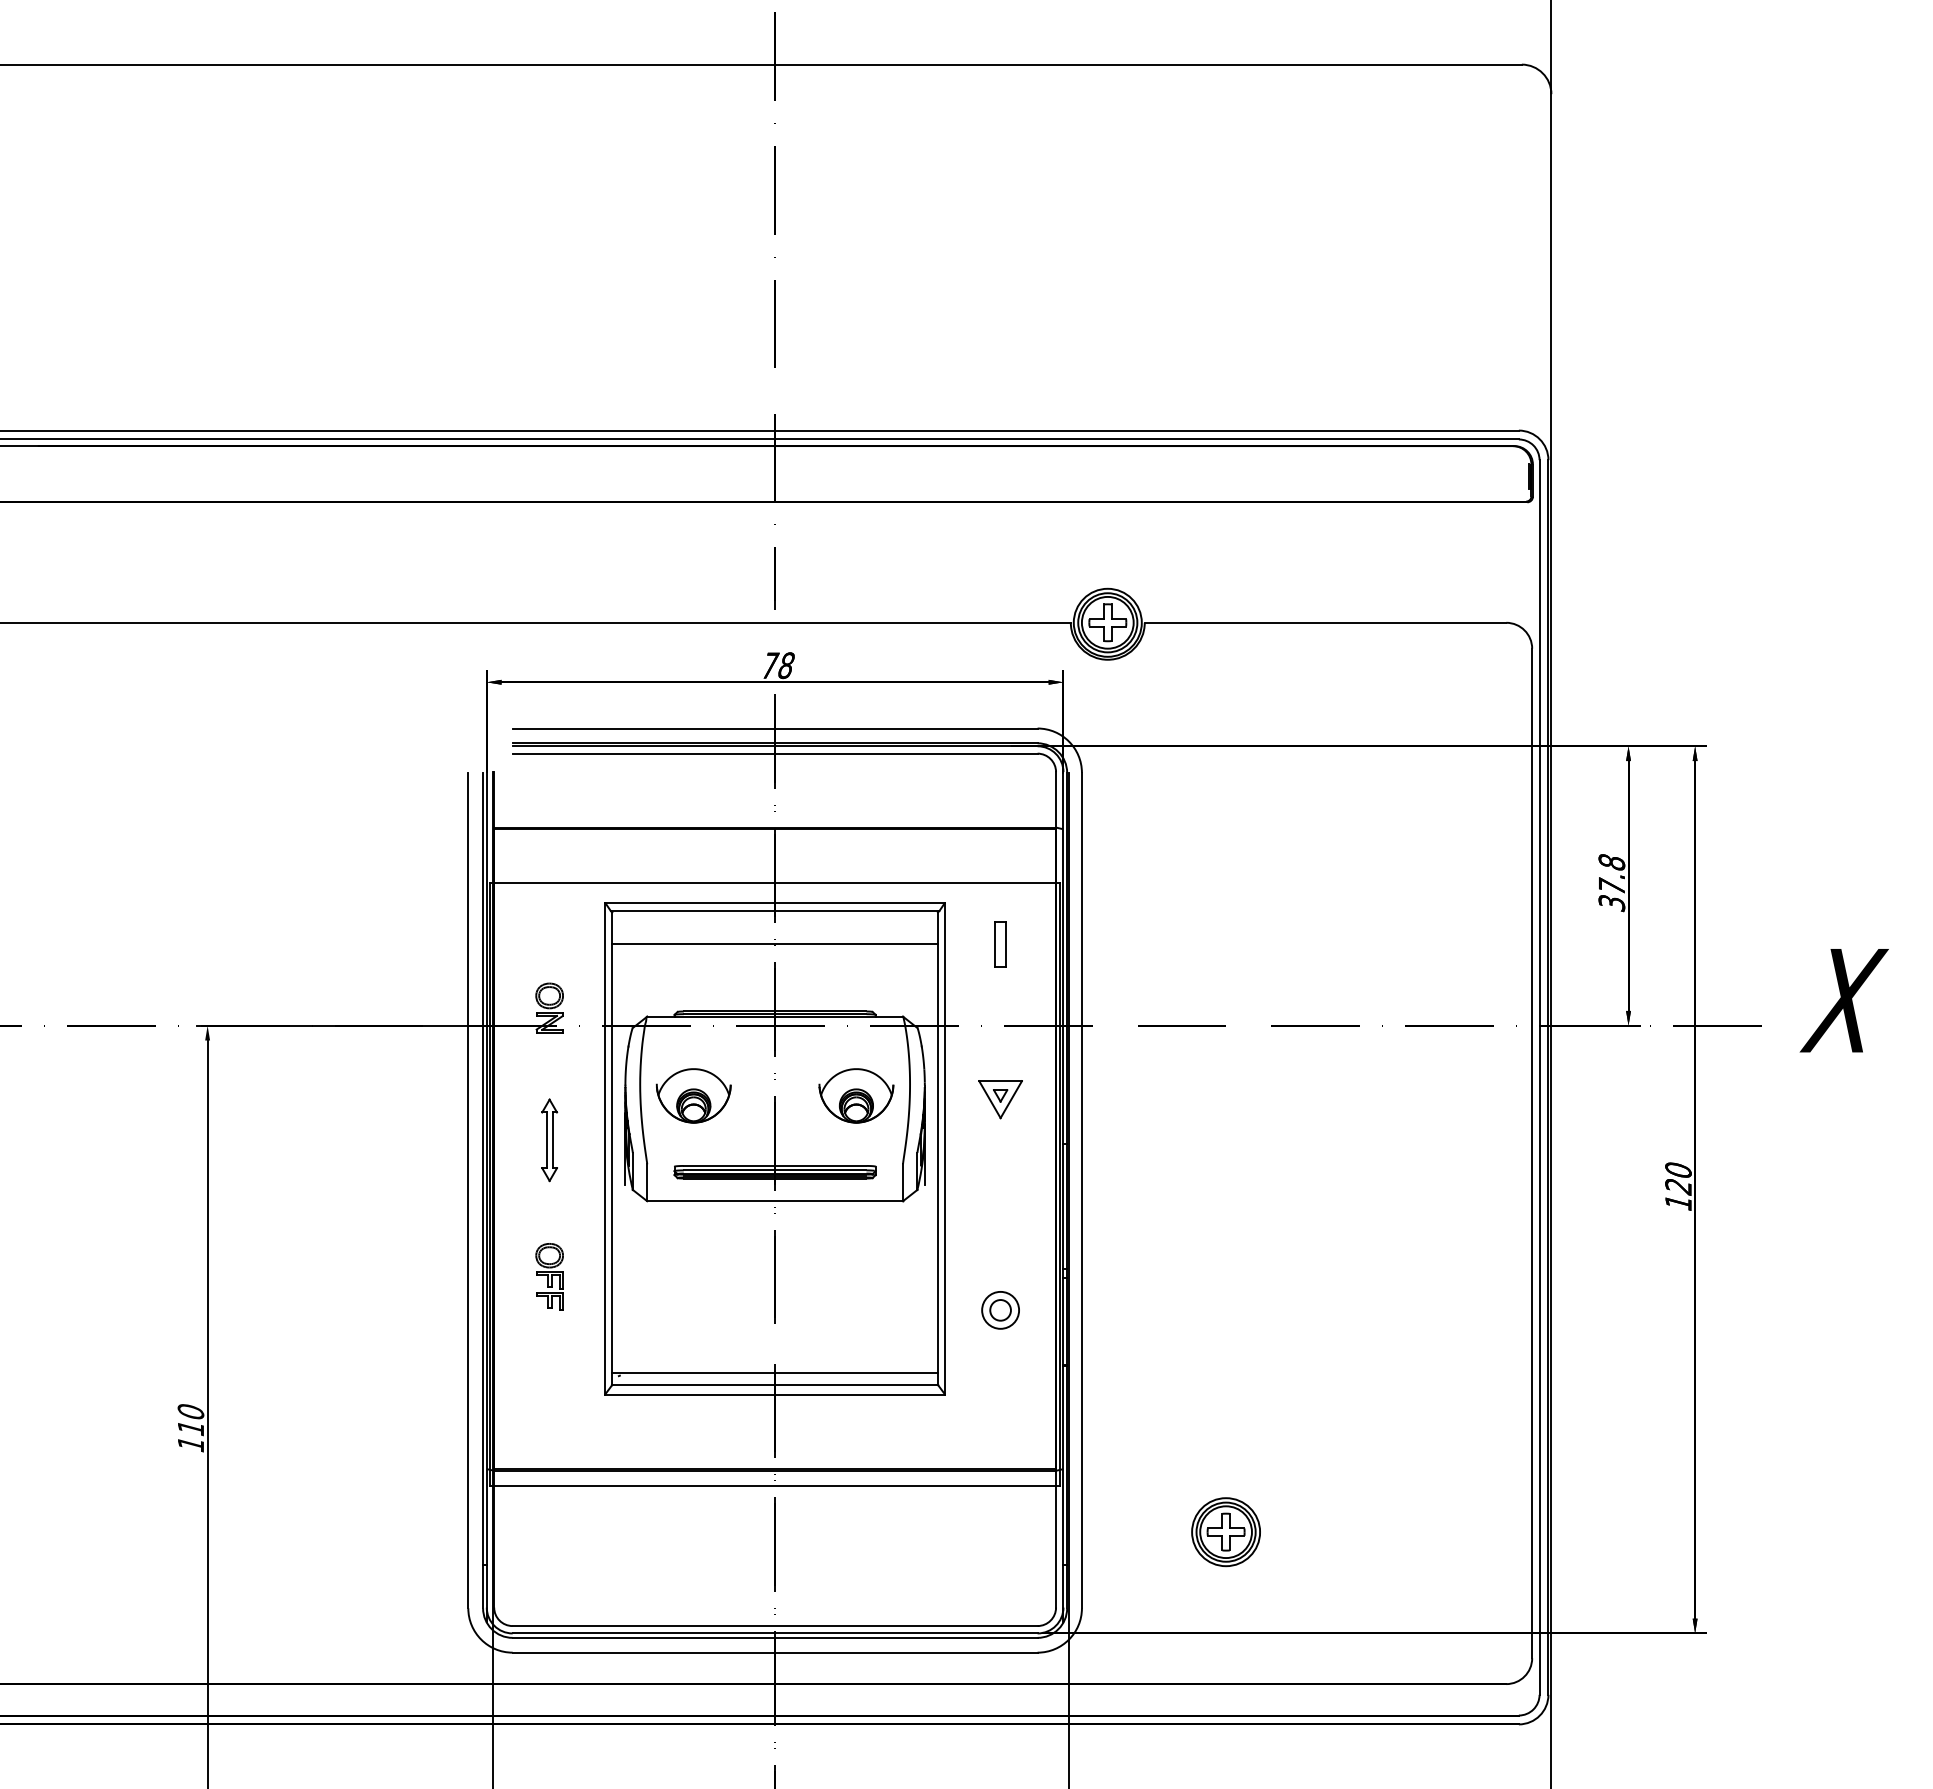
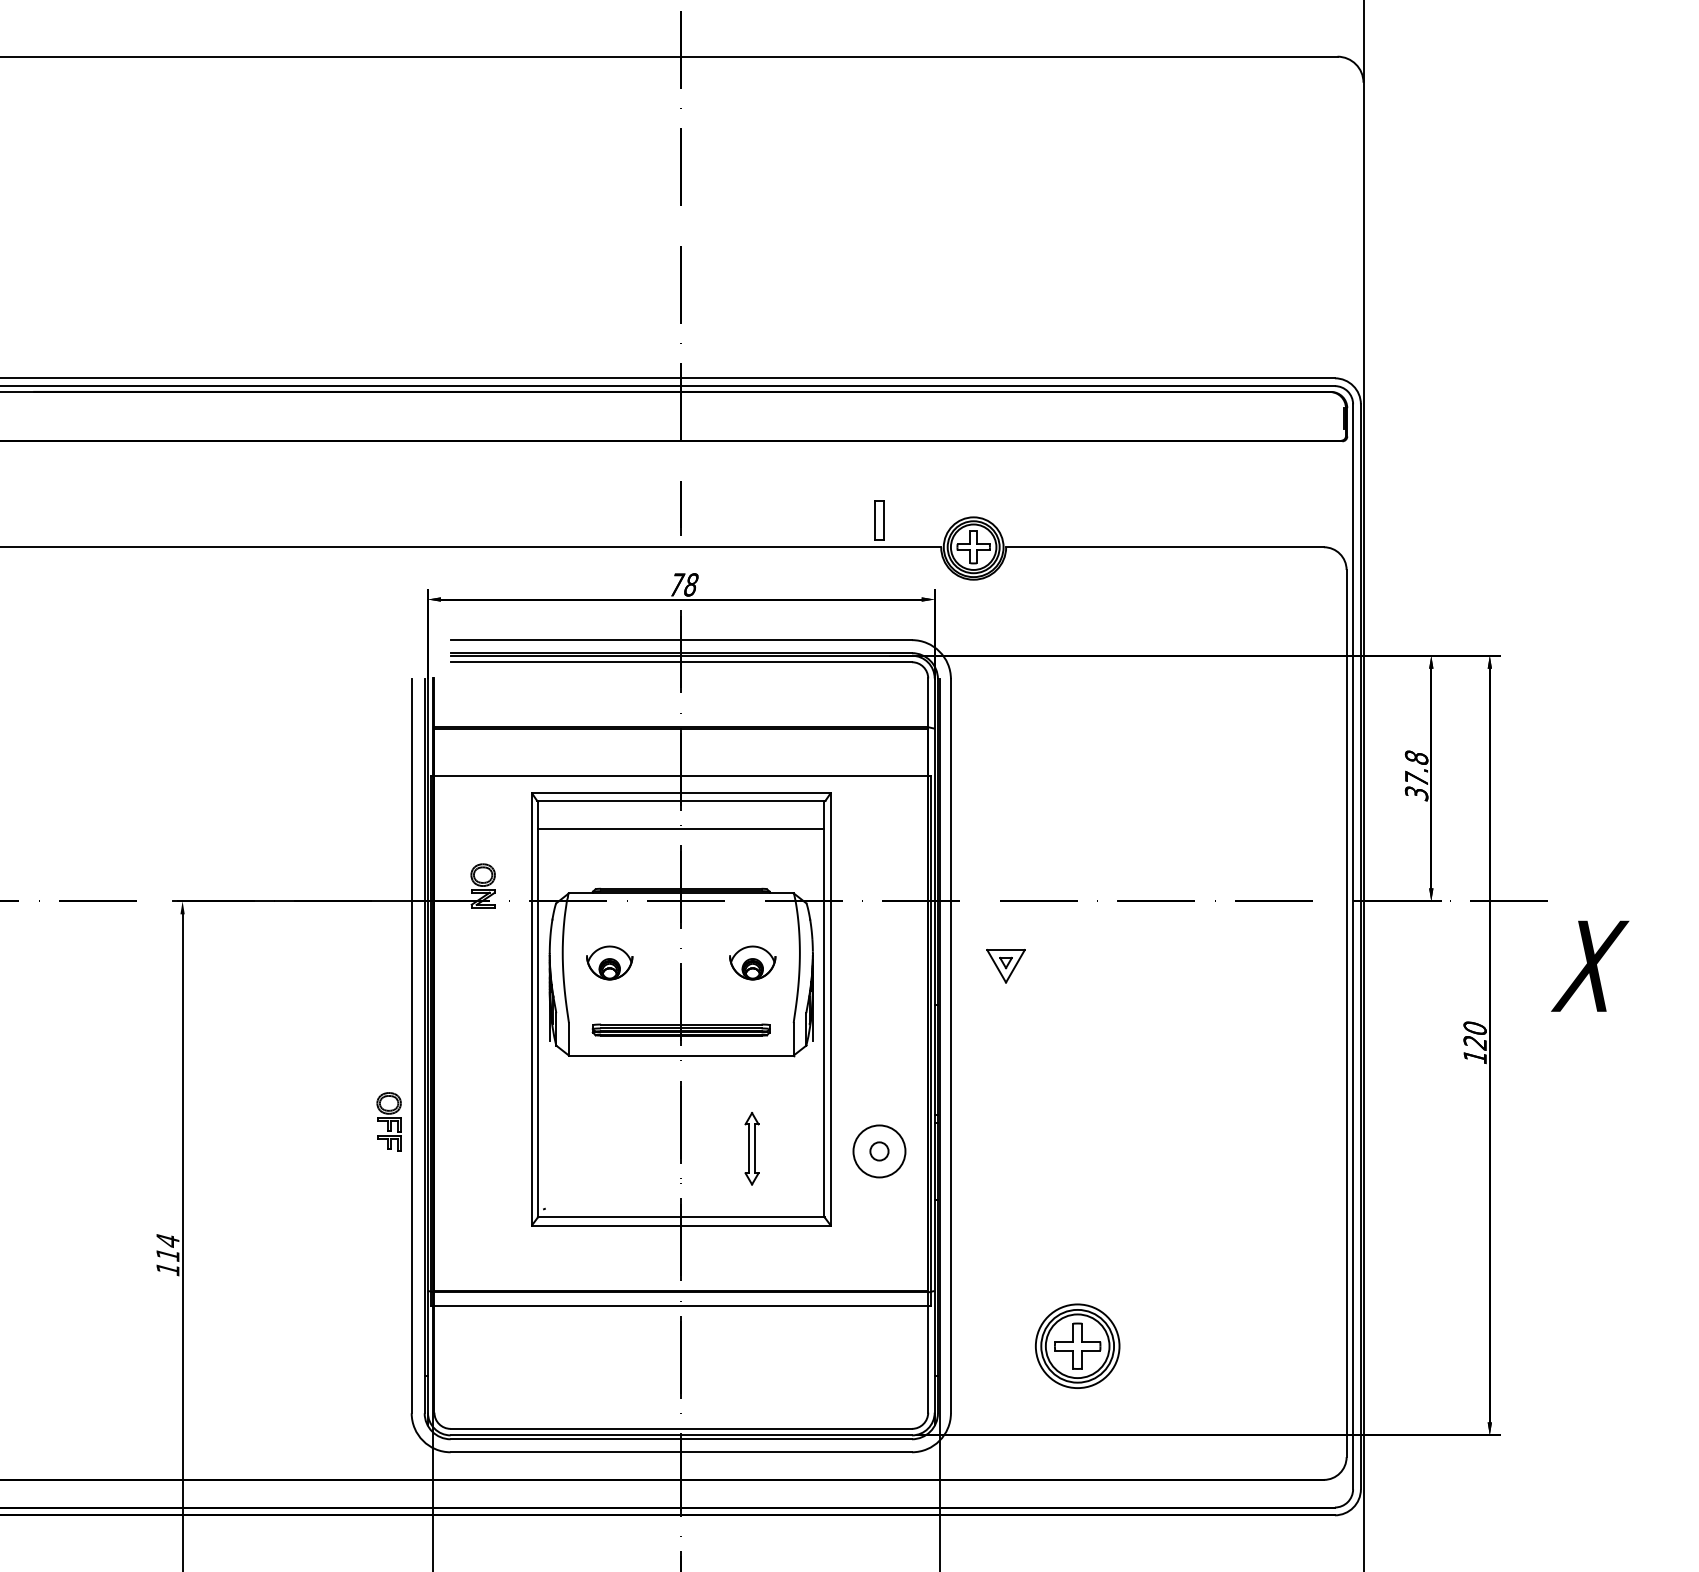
part: (1000, 944) -> (879, 520), moved
text: (1843, 1000) -> (1589, 966), moved
part: (693, 1095) -> (609, 962), size x0.7
part: (856, 1095) -> (752, 962), size x0.7
part: (1000, 1099) -> (1005, 966), moved
part: (549, 1140) -> (751, 1148), moved
part: (549, 1276) -> (389, 1121), moved
circle: (1000, 1309) -> (879, 1150), size x1.6
line: (774, 1372) -> (680, 1206), removed
text: (190, 1412) -> (167, 1241), 110 -> 114
part: (1225, 1532) -> (1077, 1346), size x1.4

